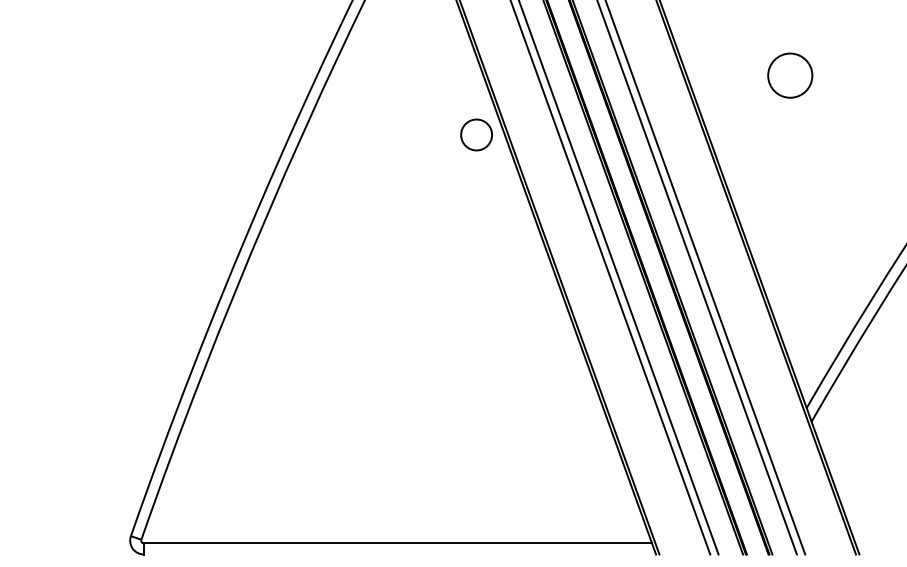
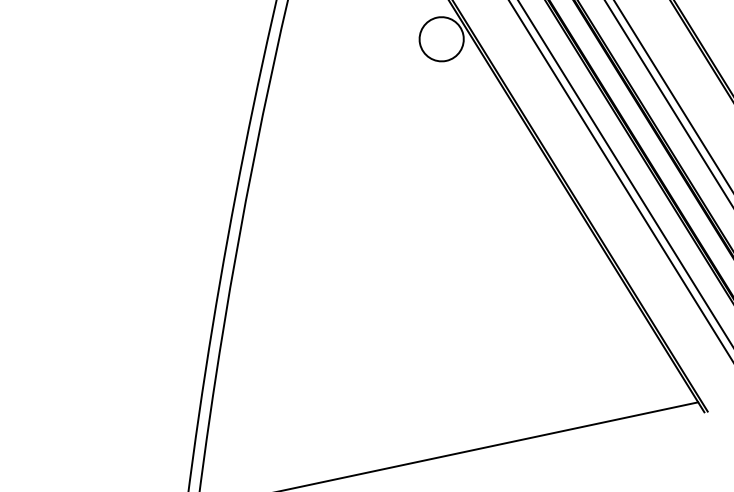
circle: (476, 134) -> (441, 38), size x1.43

